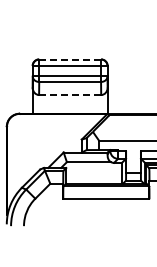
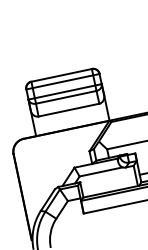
line: (70, 59) -> (61, 75), dashed -> solid
line: (70, 95) -> (69, 110), dashed -> solid

